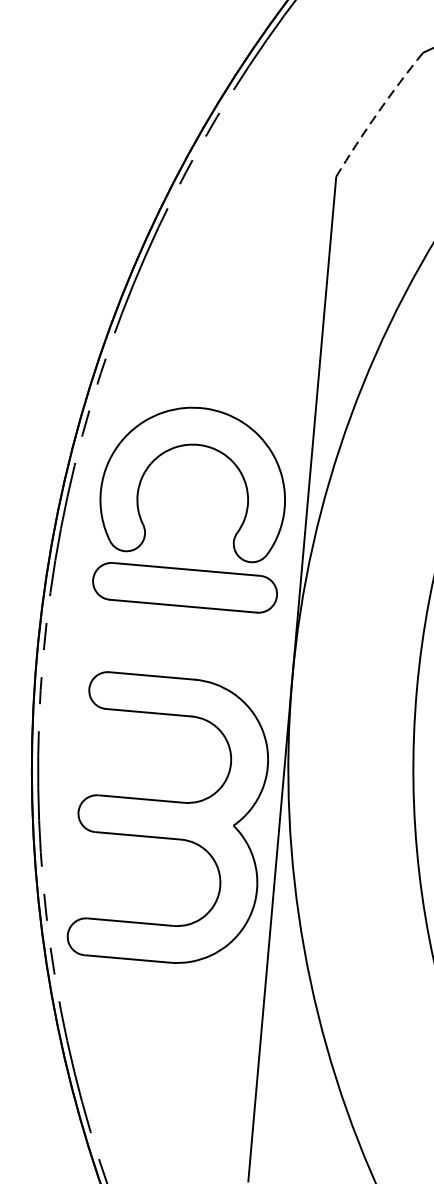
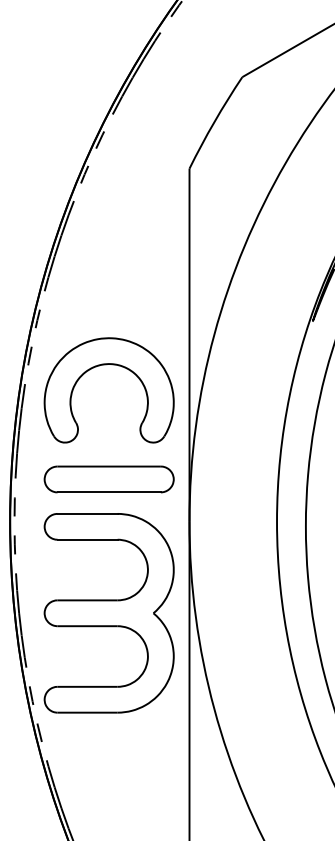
arc: (377, 114) -> (214, 122), dashed -> solid
part: (184, 587) -> (108, 479), moved
part: (169, 820) -> (108, 613), moved

